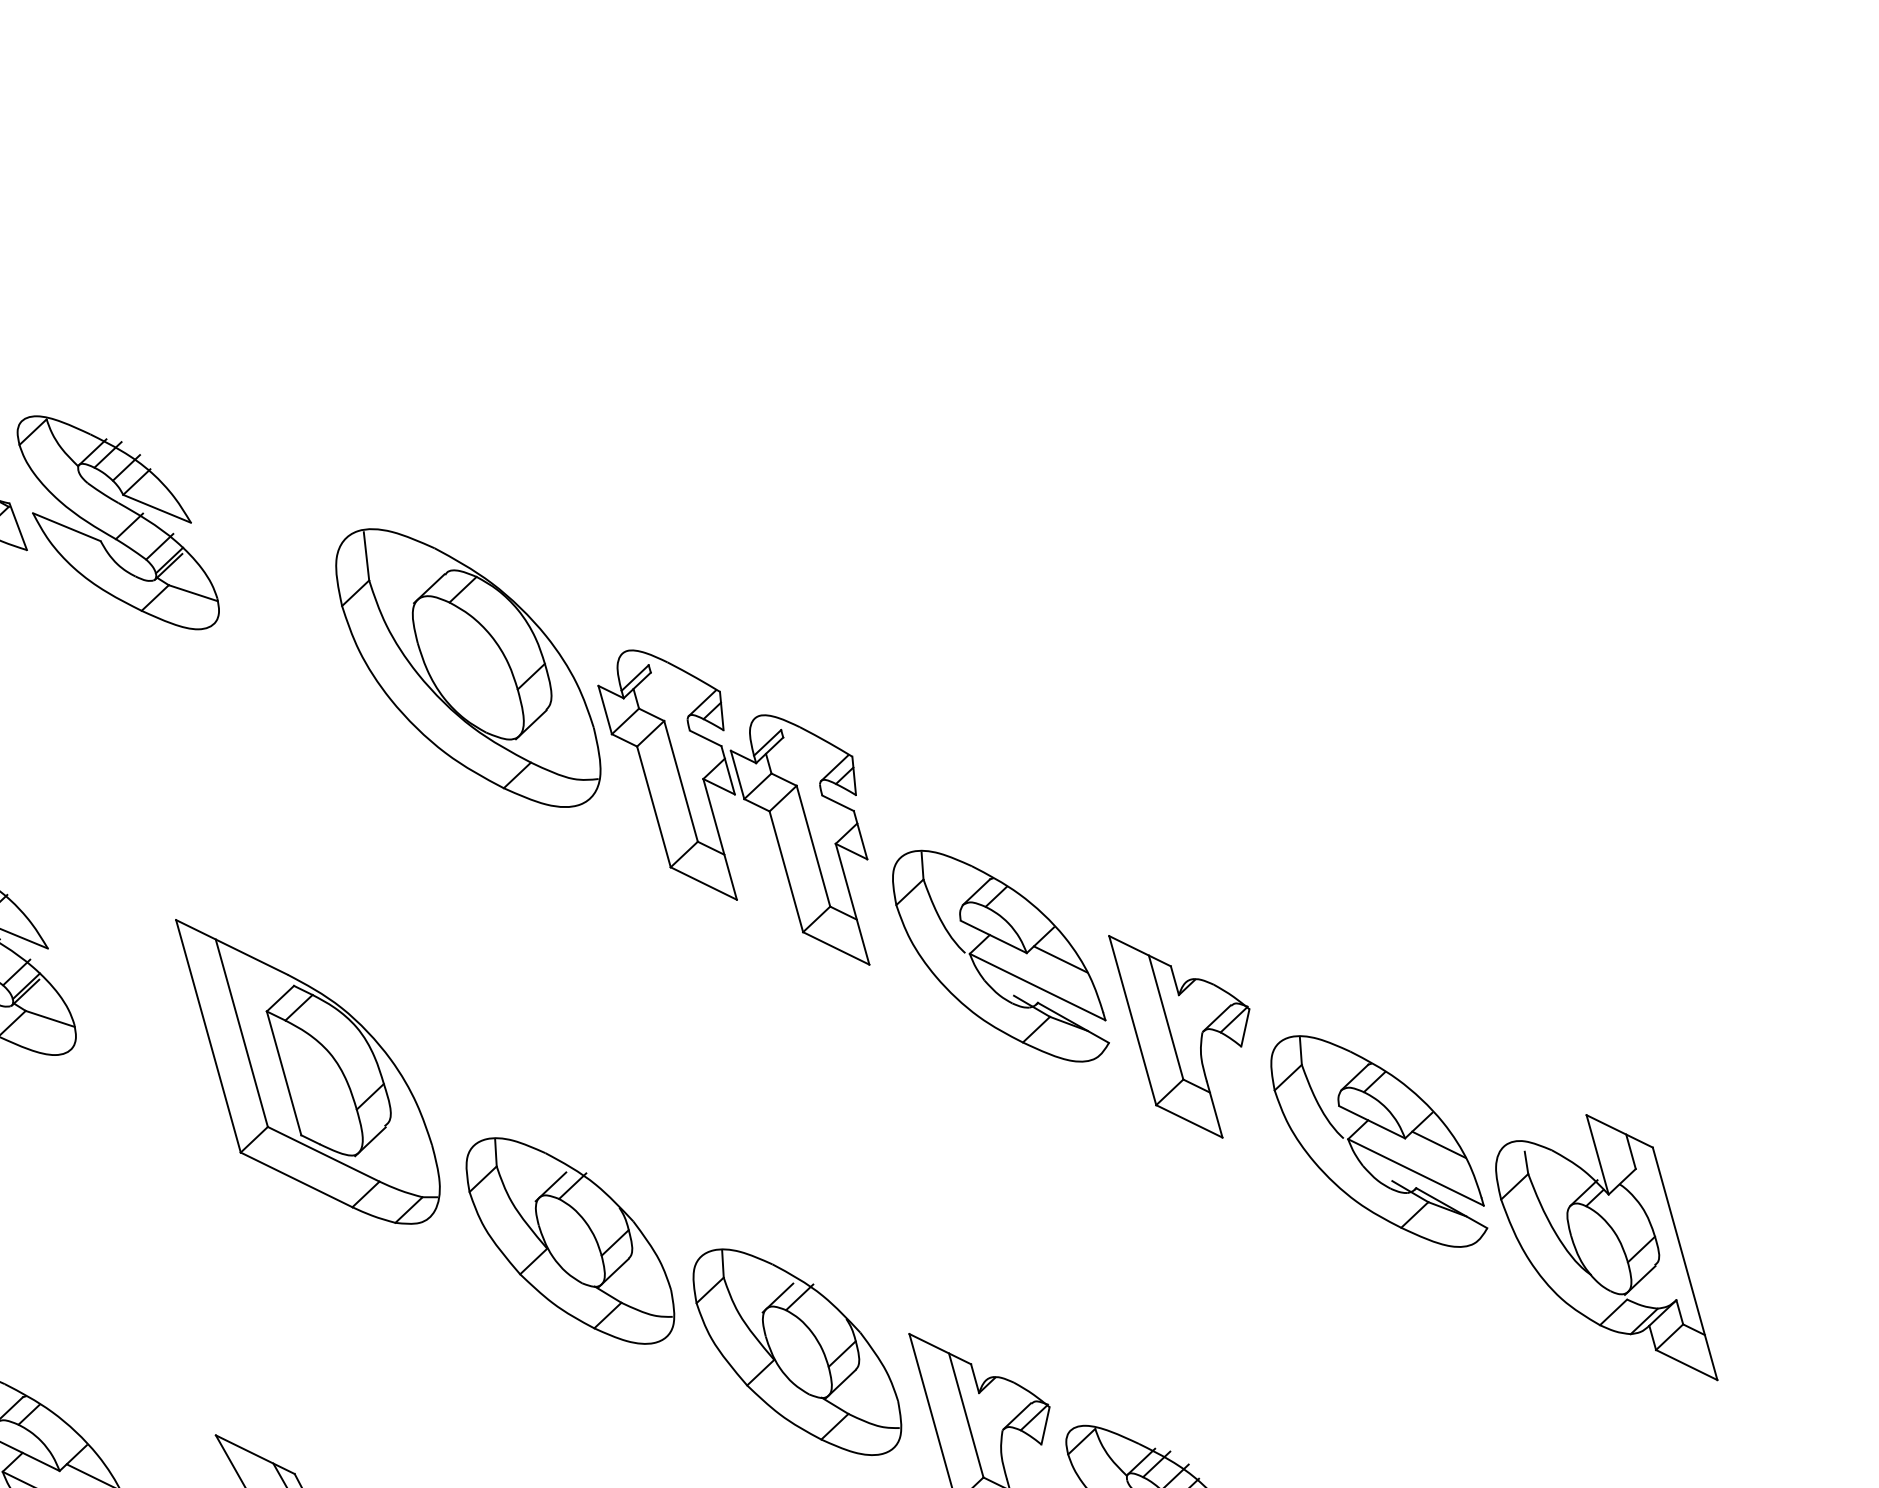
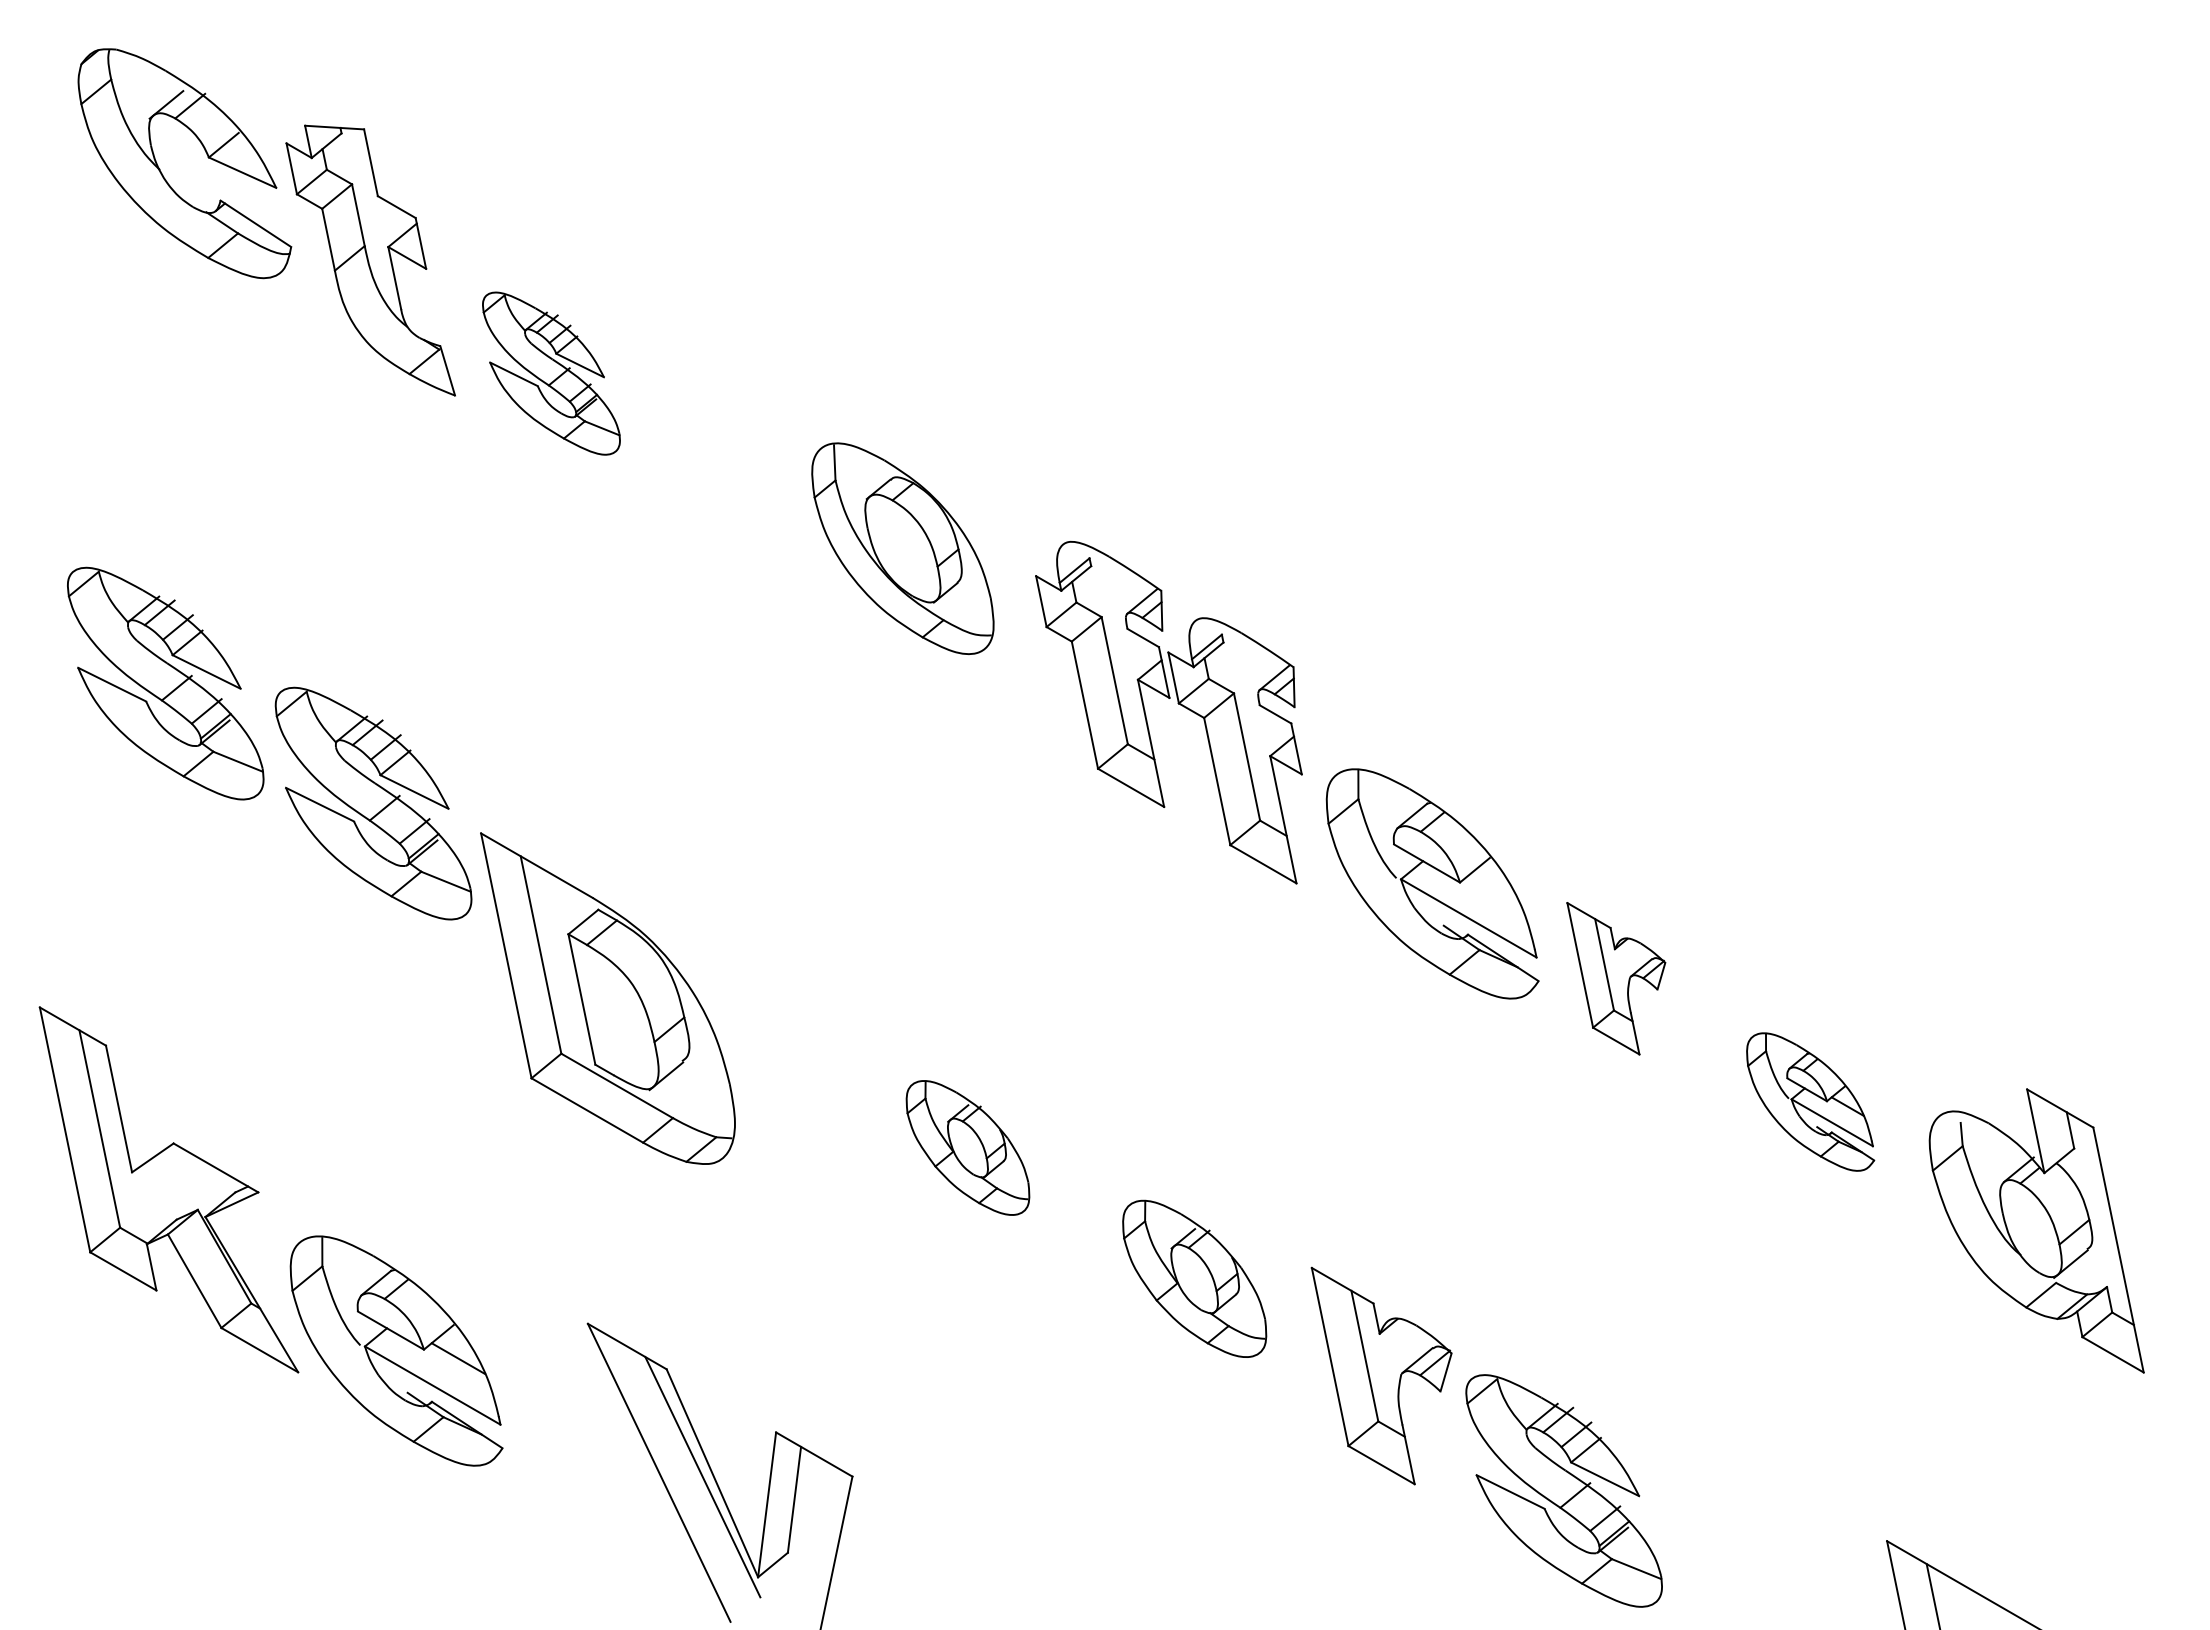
part: (118, 522) -> (551, 373), size x0.7
part: (467, 668) -> (902, 548), size x0.7
line: (1060, 959) -> (1494, 891), removed
part: (1183, 1035) -> (1616, 978), size x0.7
part: (308, 1070) -> (607, 998), moved
part: (1378, 1140) -> (1810, 1101), size x0.6
part: (569, 1240) -> (967, 1147), size x0.6
part: (797, 1351) -> (1194, 1278), size x0.7

